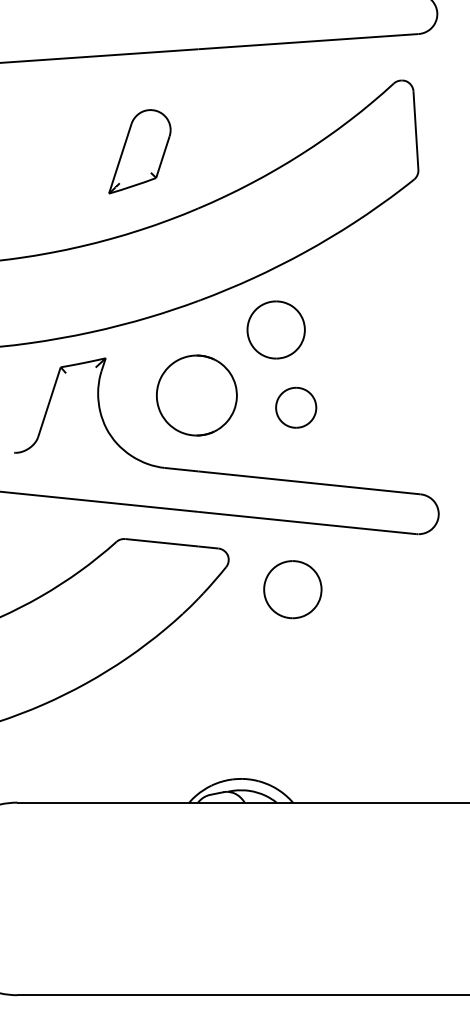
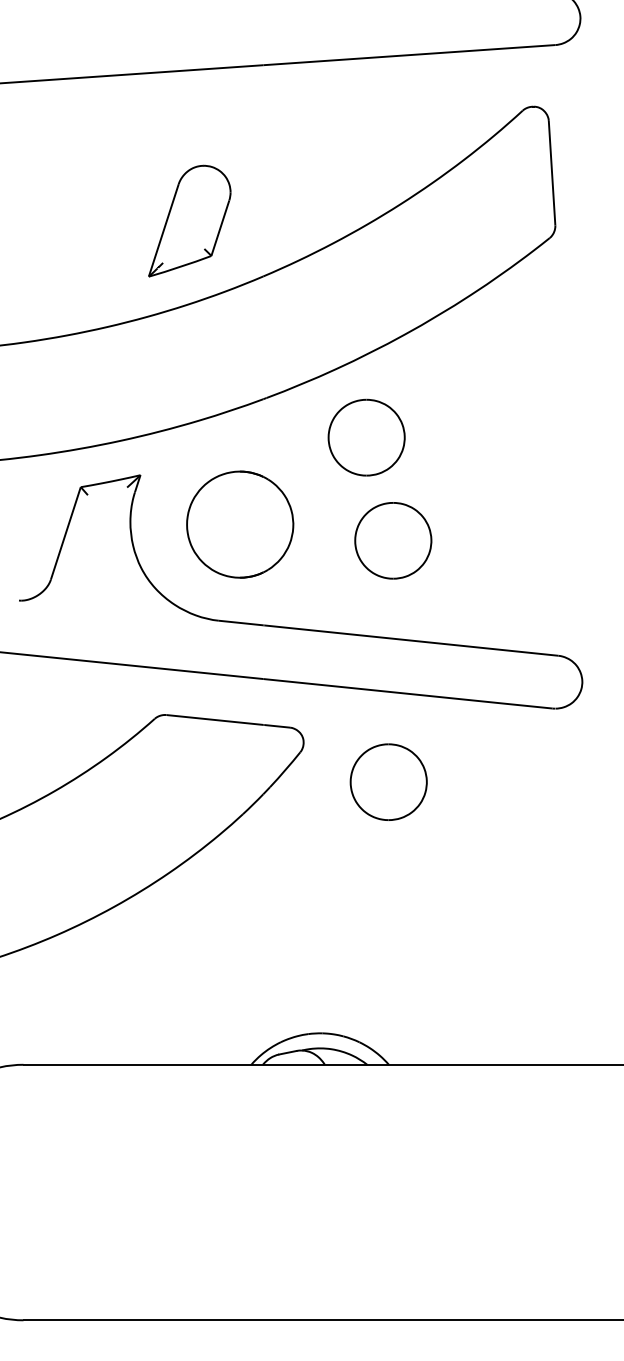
part: (139, 151) -> (189, 220), moved
part: (196, 395) -> (239, 524), moved
part: (295, 407) -> (392, 540), size x1.43

